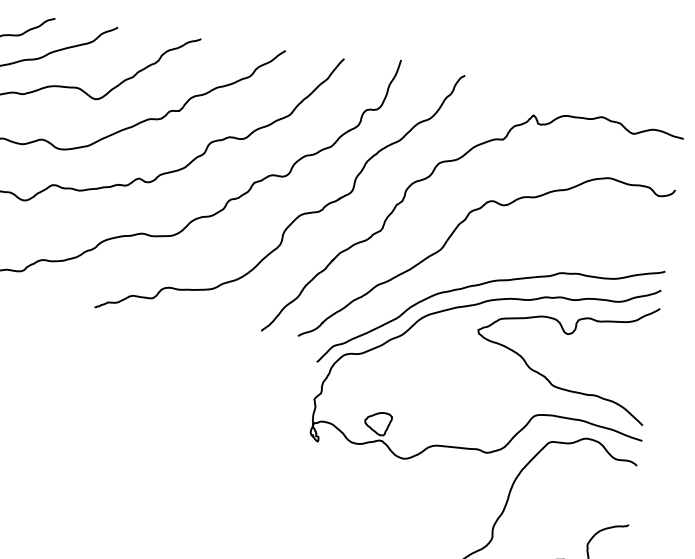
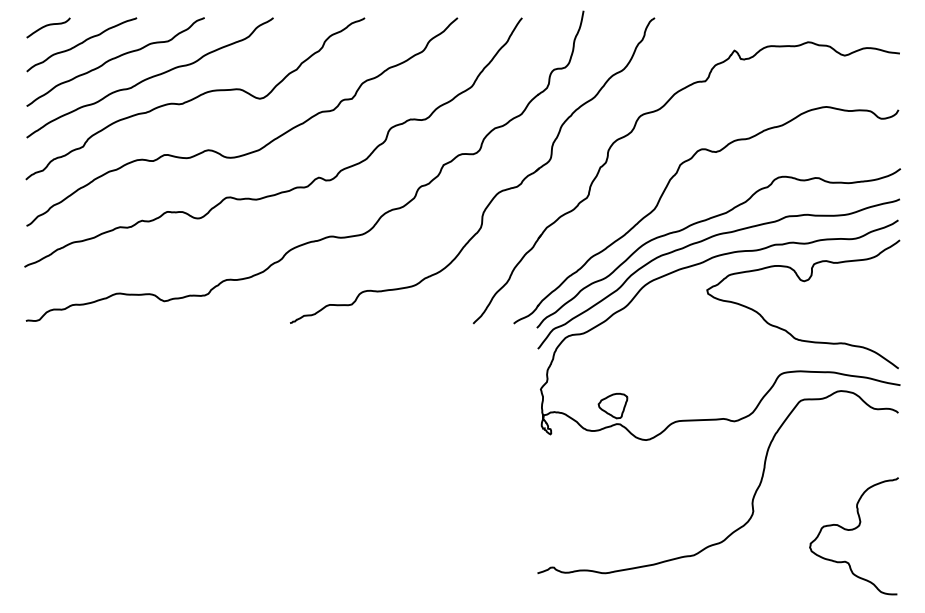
curve: (485, 267) -> (705, 221), added

